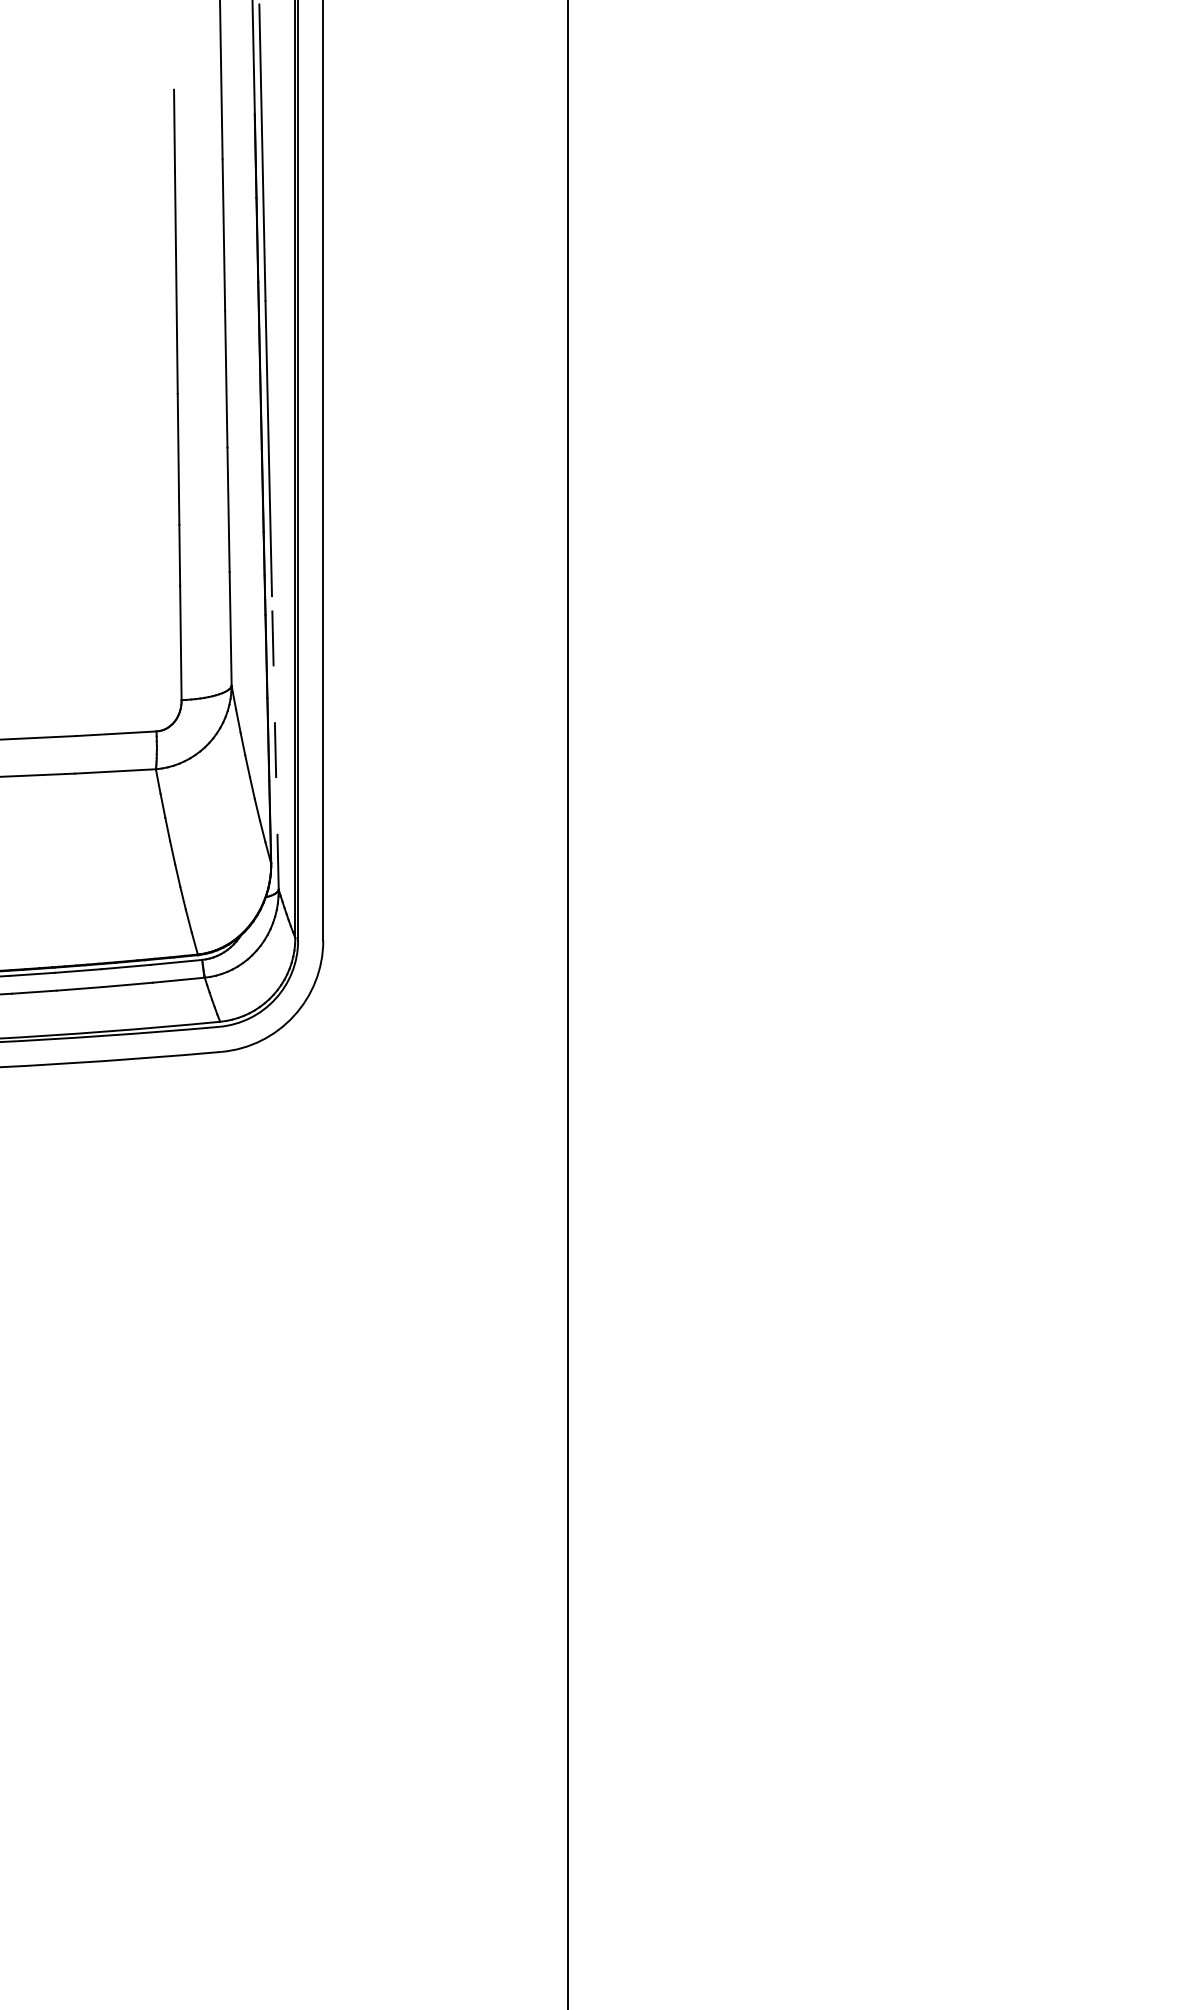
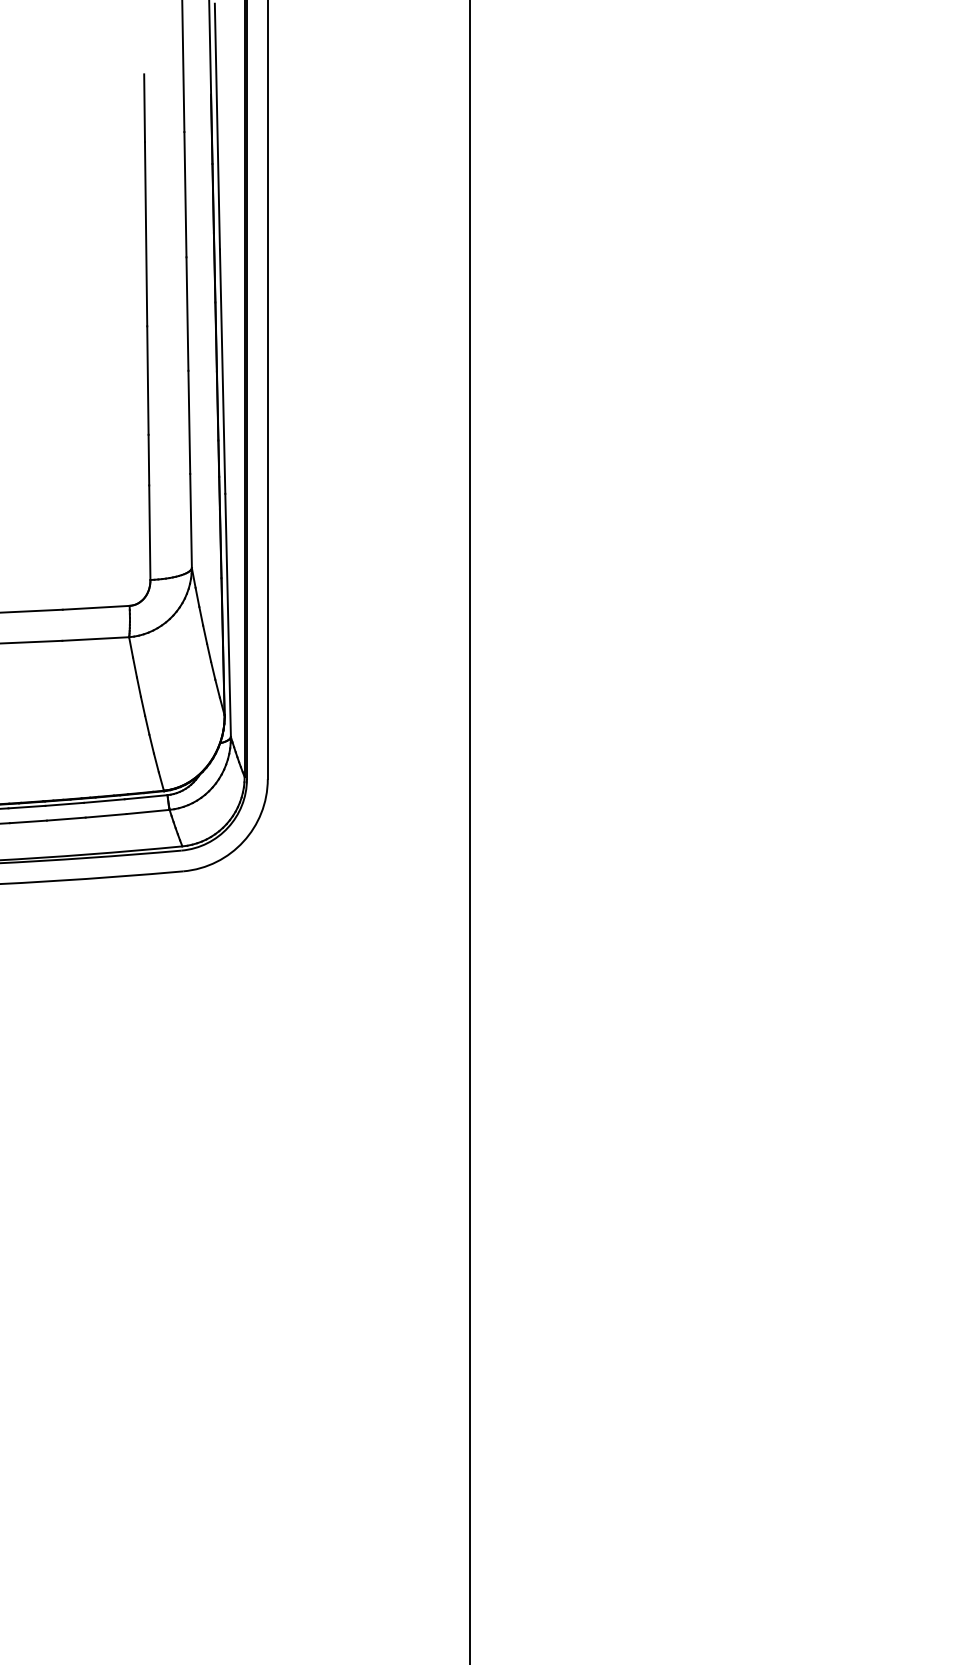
line: (275, 743) -> (228, 615), dashed -> solid

